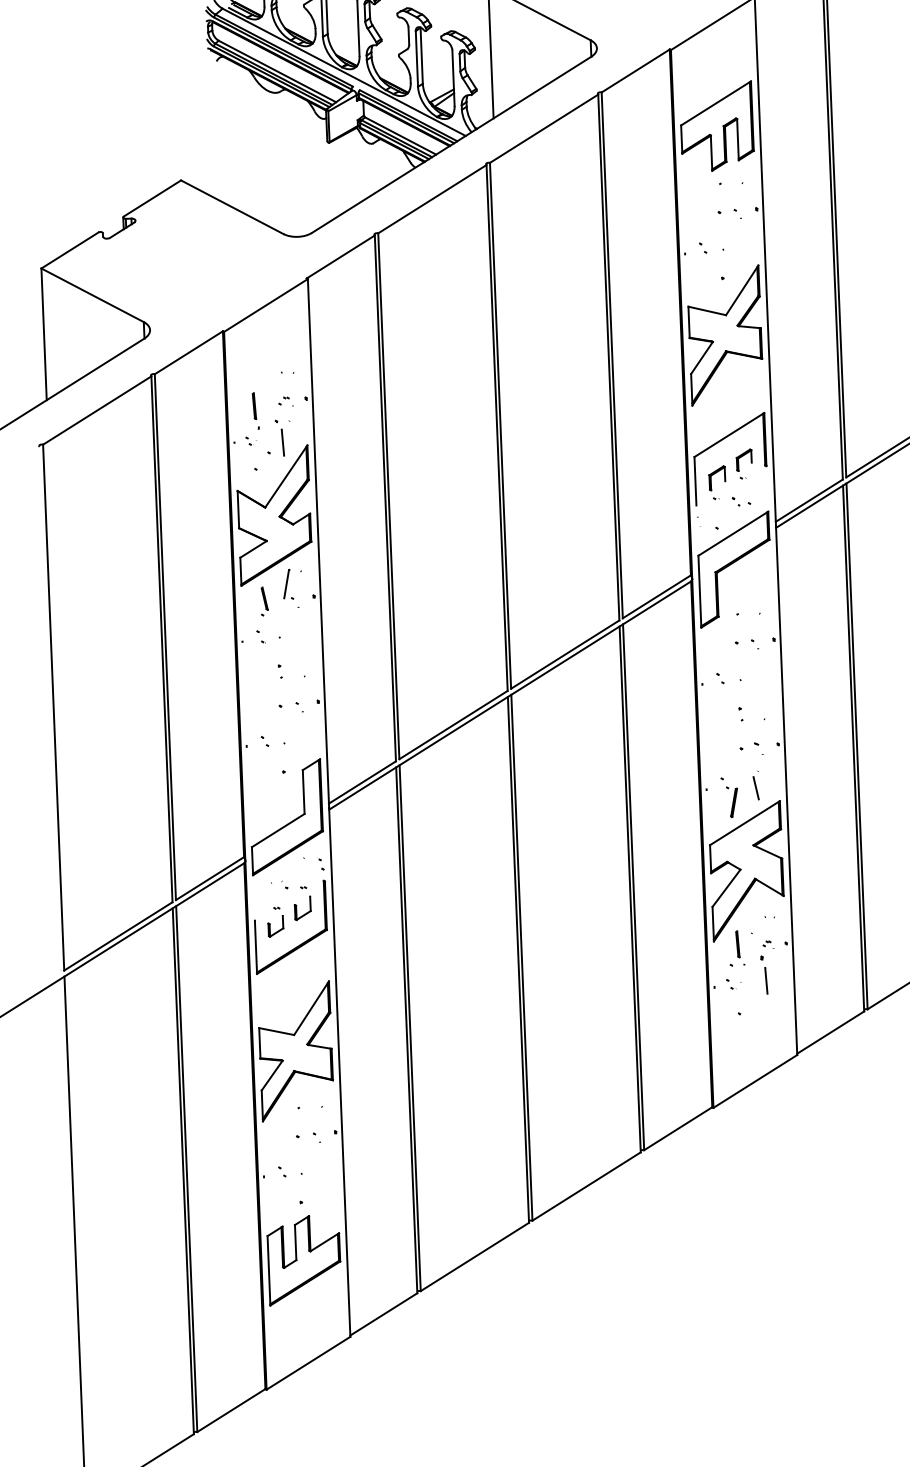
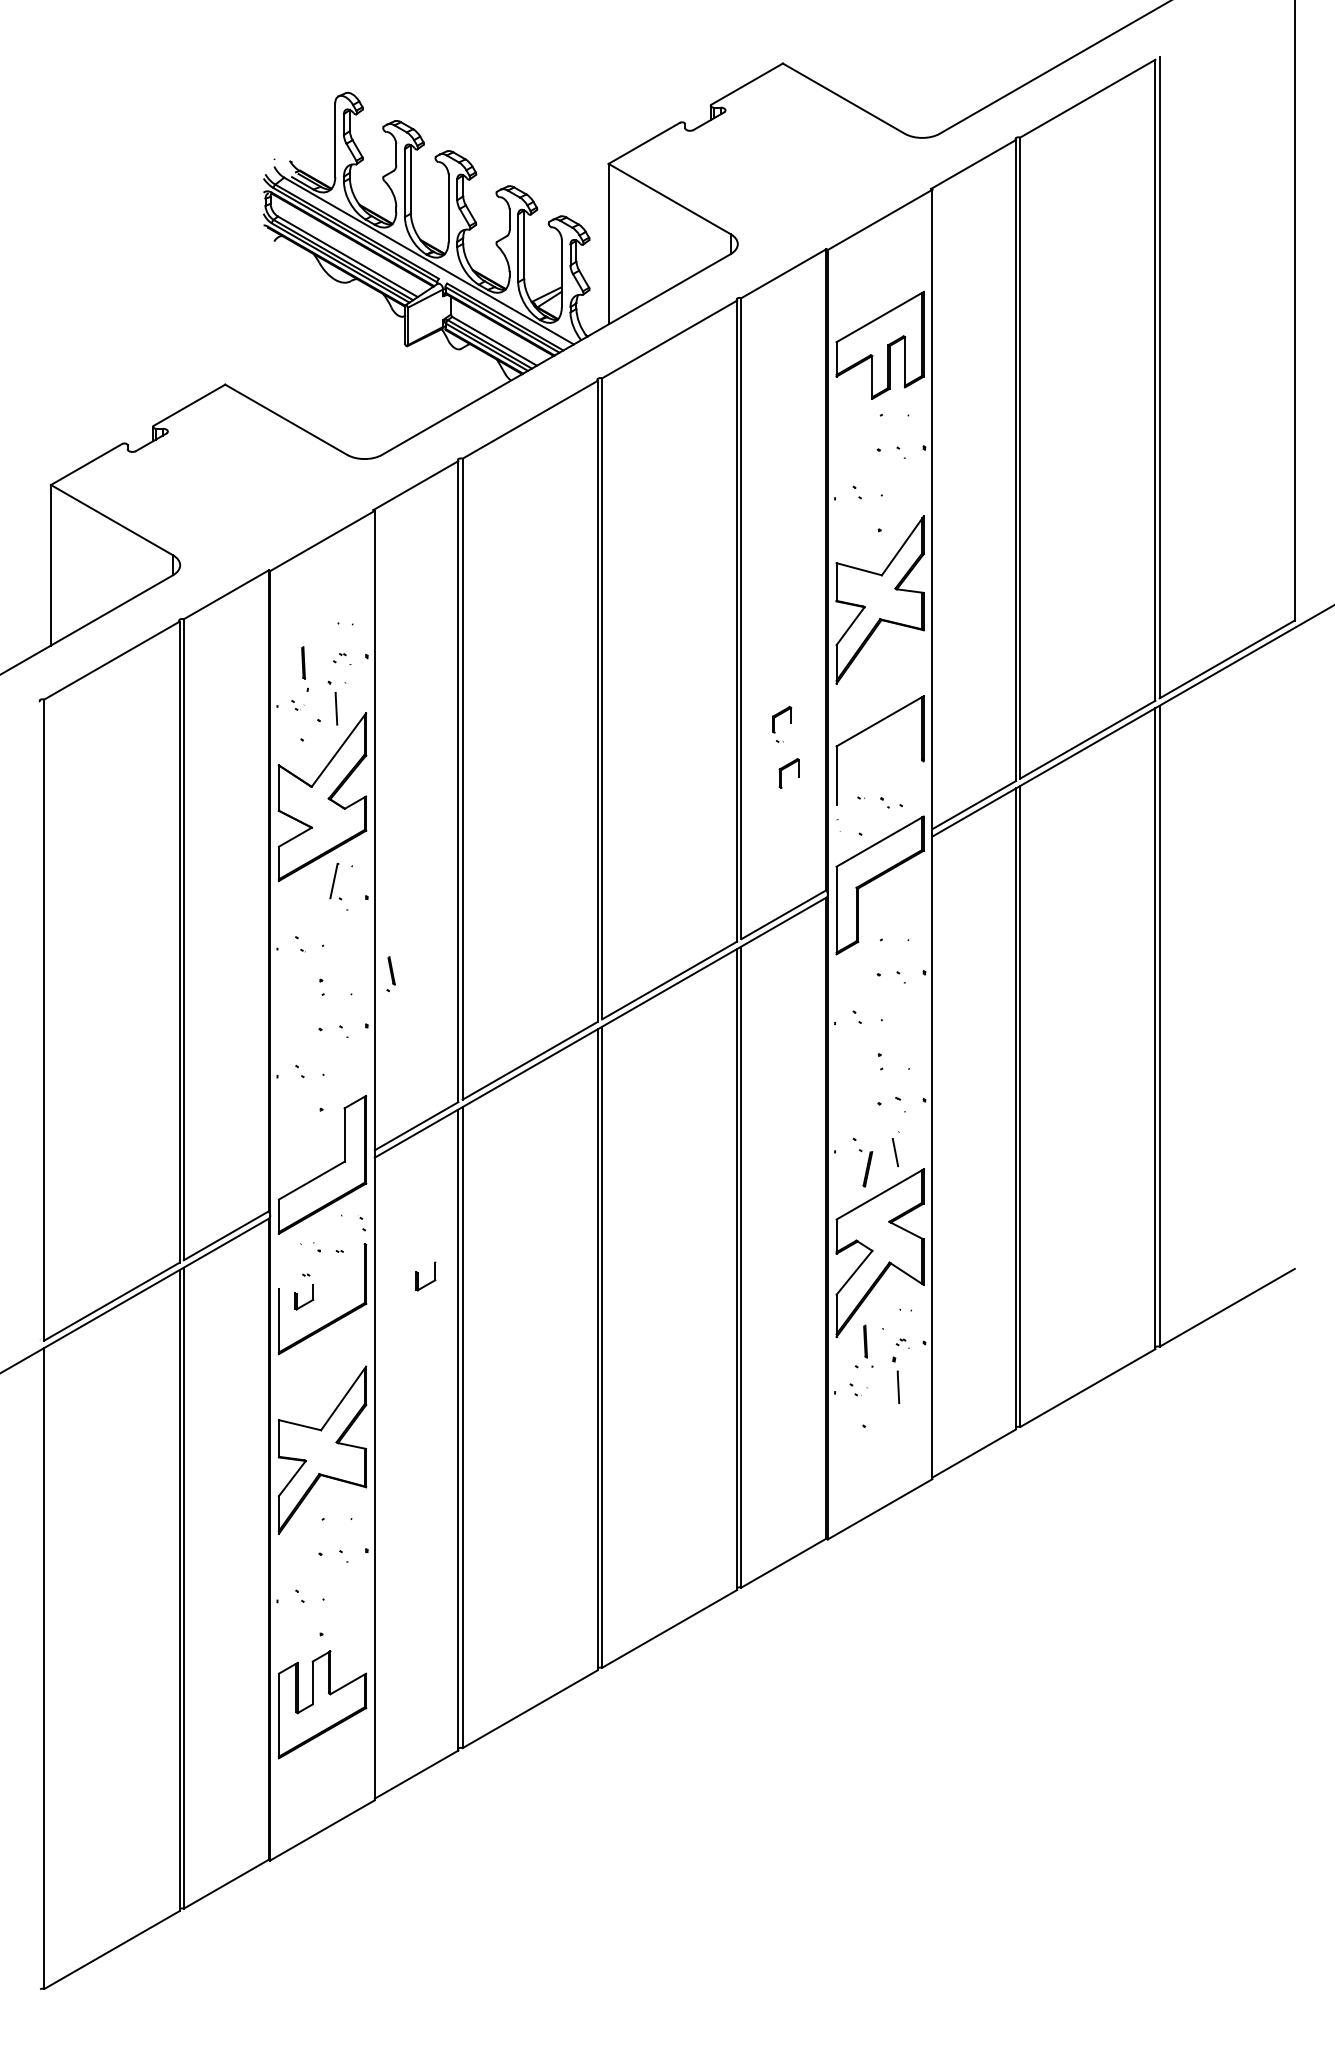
part: (738, 464) -> (774, 724), moved
part: (716, 478) -> (788, 773), moved
part: (263, 601) -> (390, 974), moved
part: (296, 908) -> (418, 1276), moved

